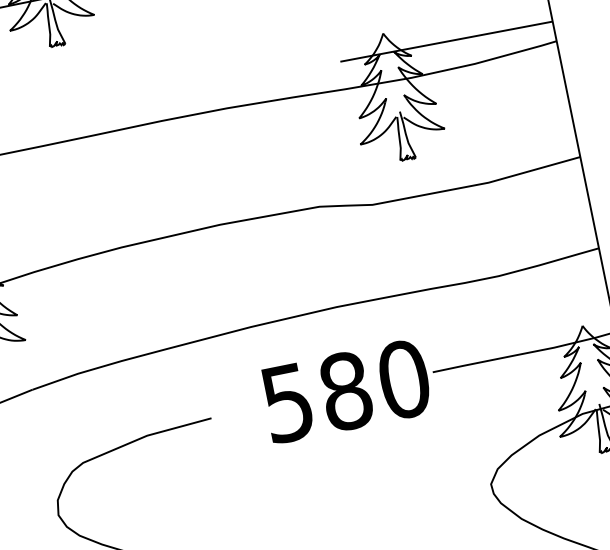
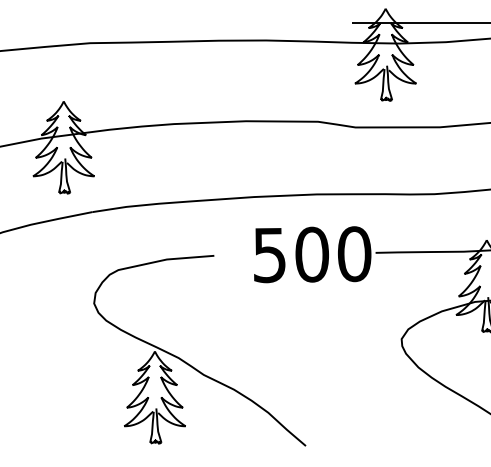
text: (346, 390) -> (312, 254), 580 -> 500

